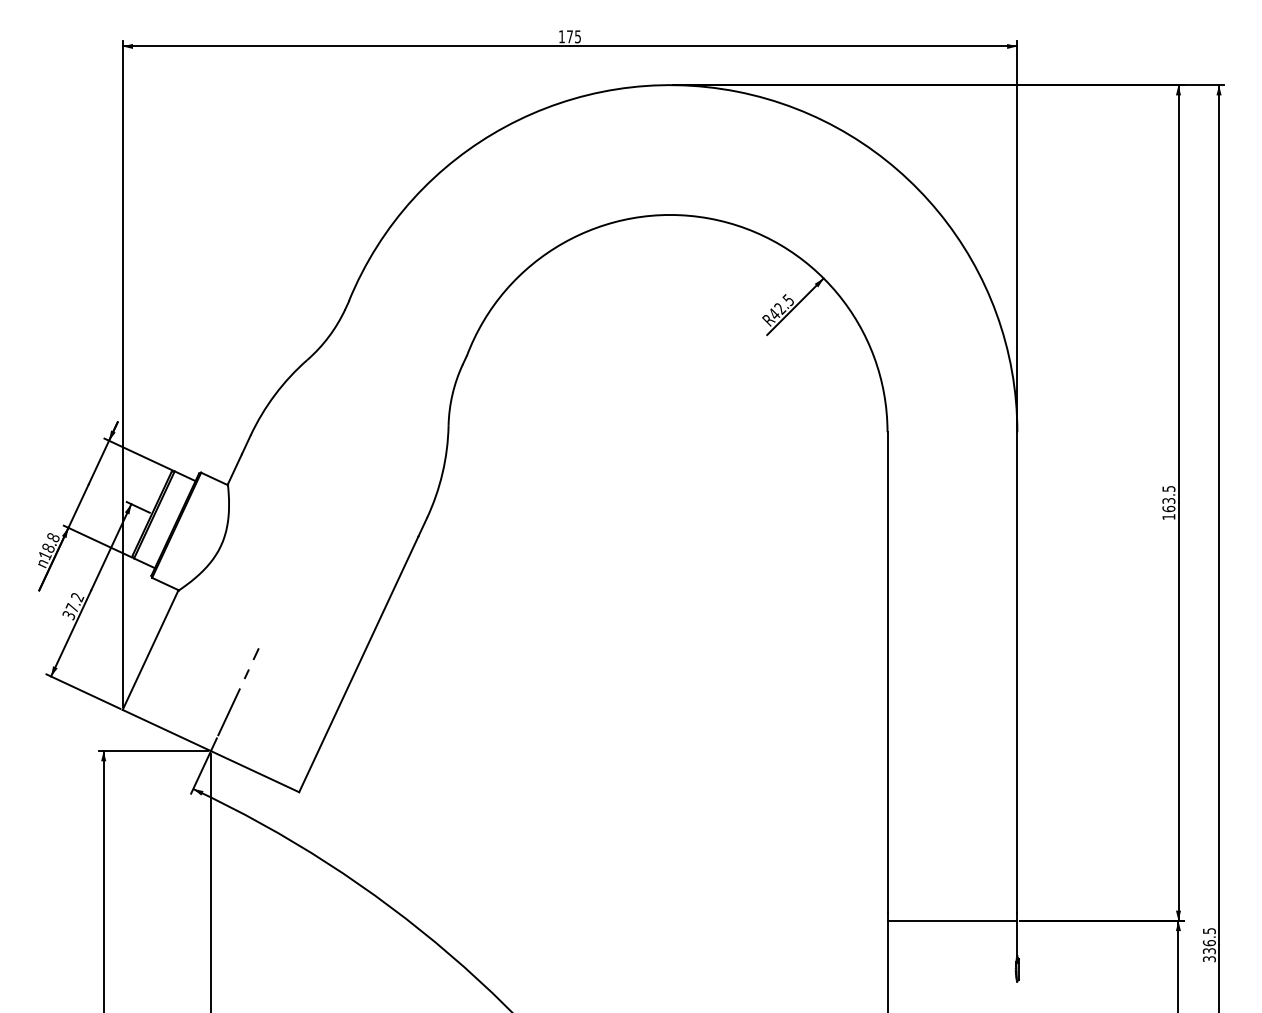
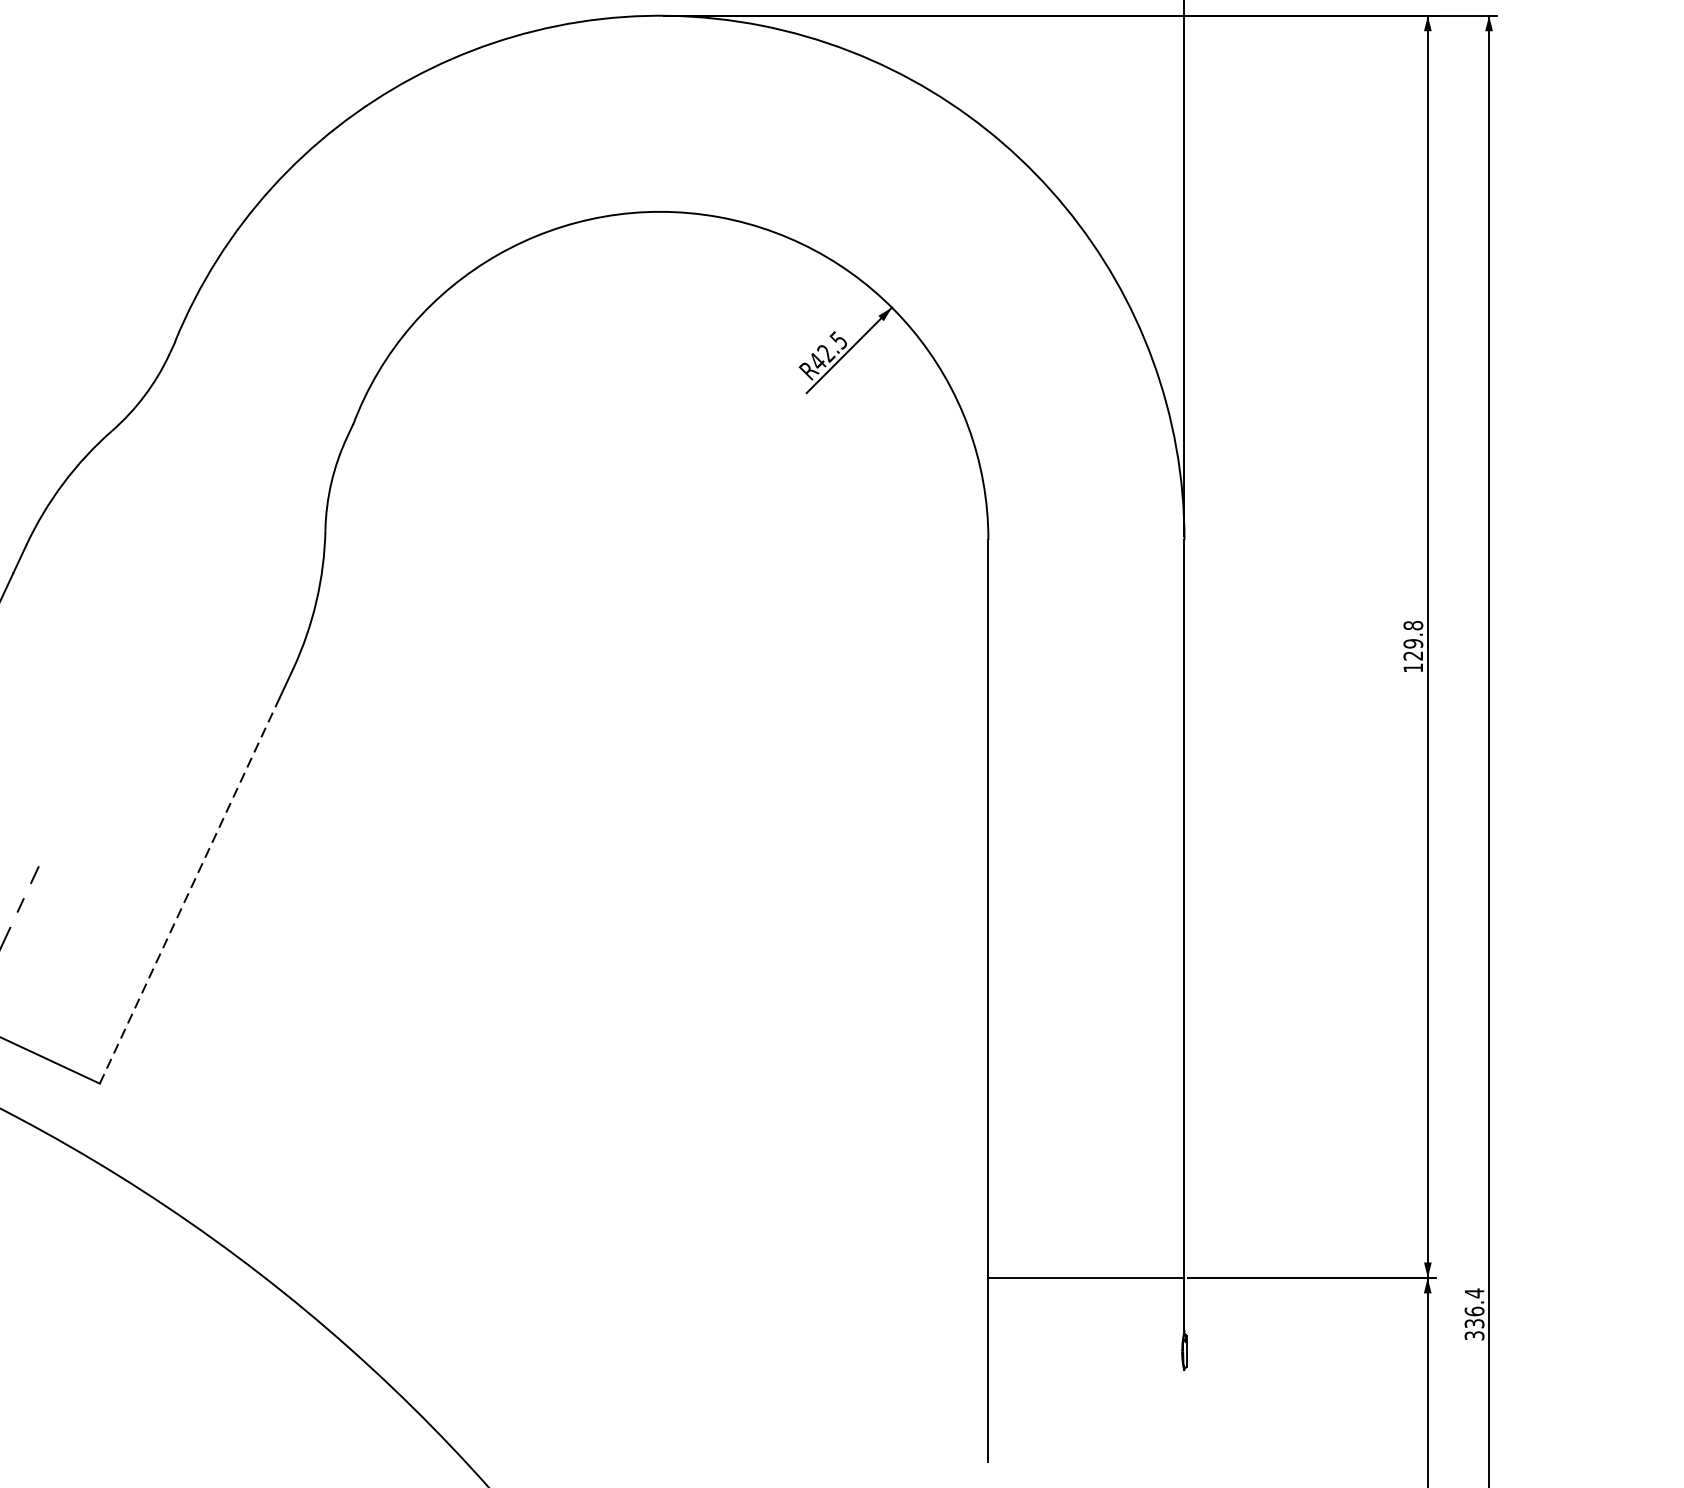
text: (1168, 498) -> (1412, 640), 163.5 -> 129.8
line: (359, 663) -> (190, 889), solid -> dashed
text: (1209, 930) -> (1474, 1292), 336.5 -> 336.4

